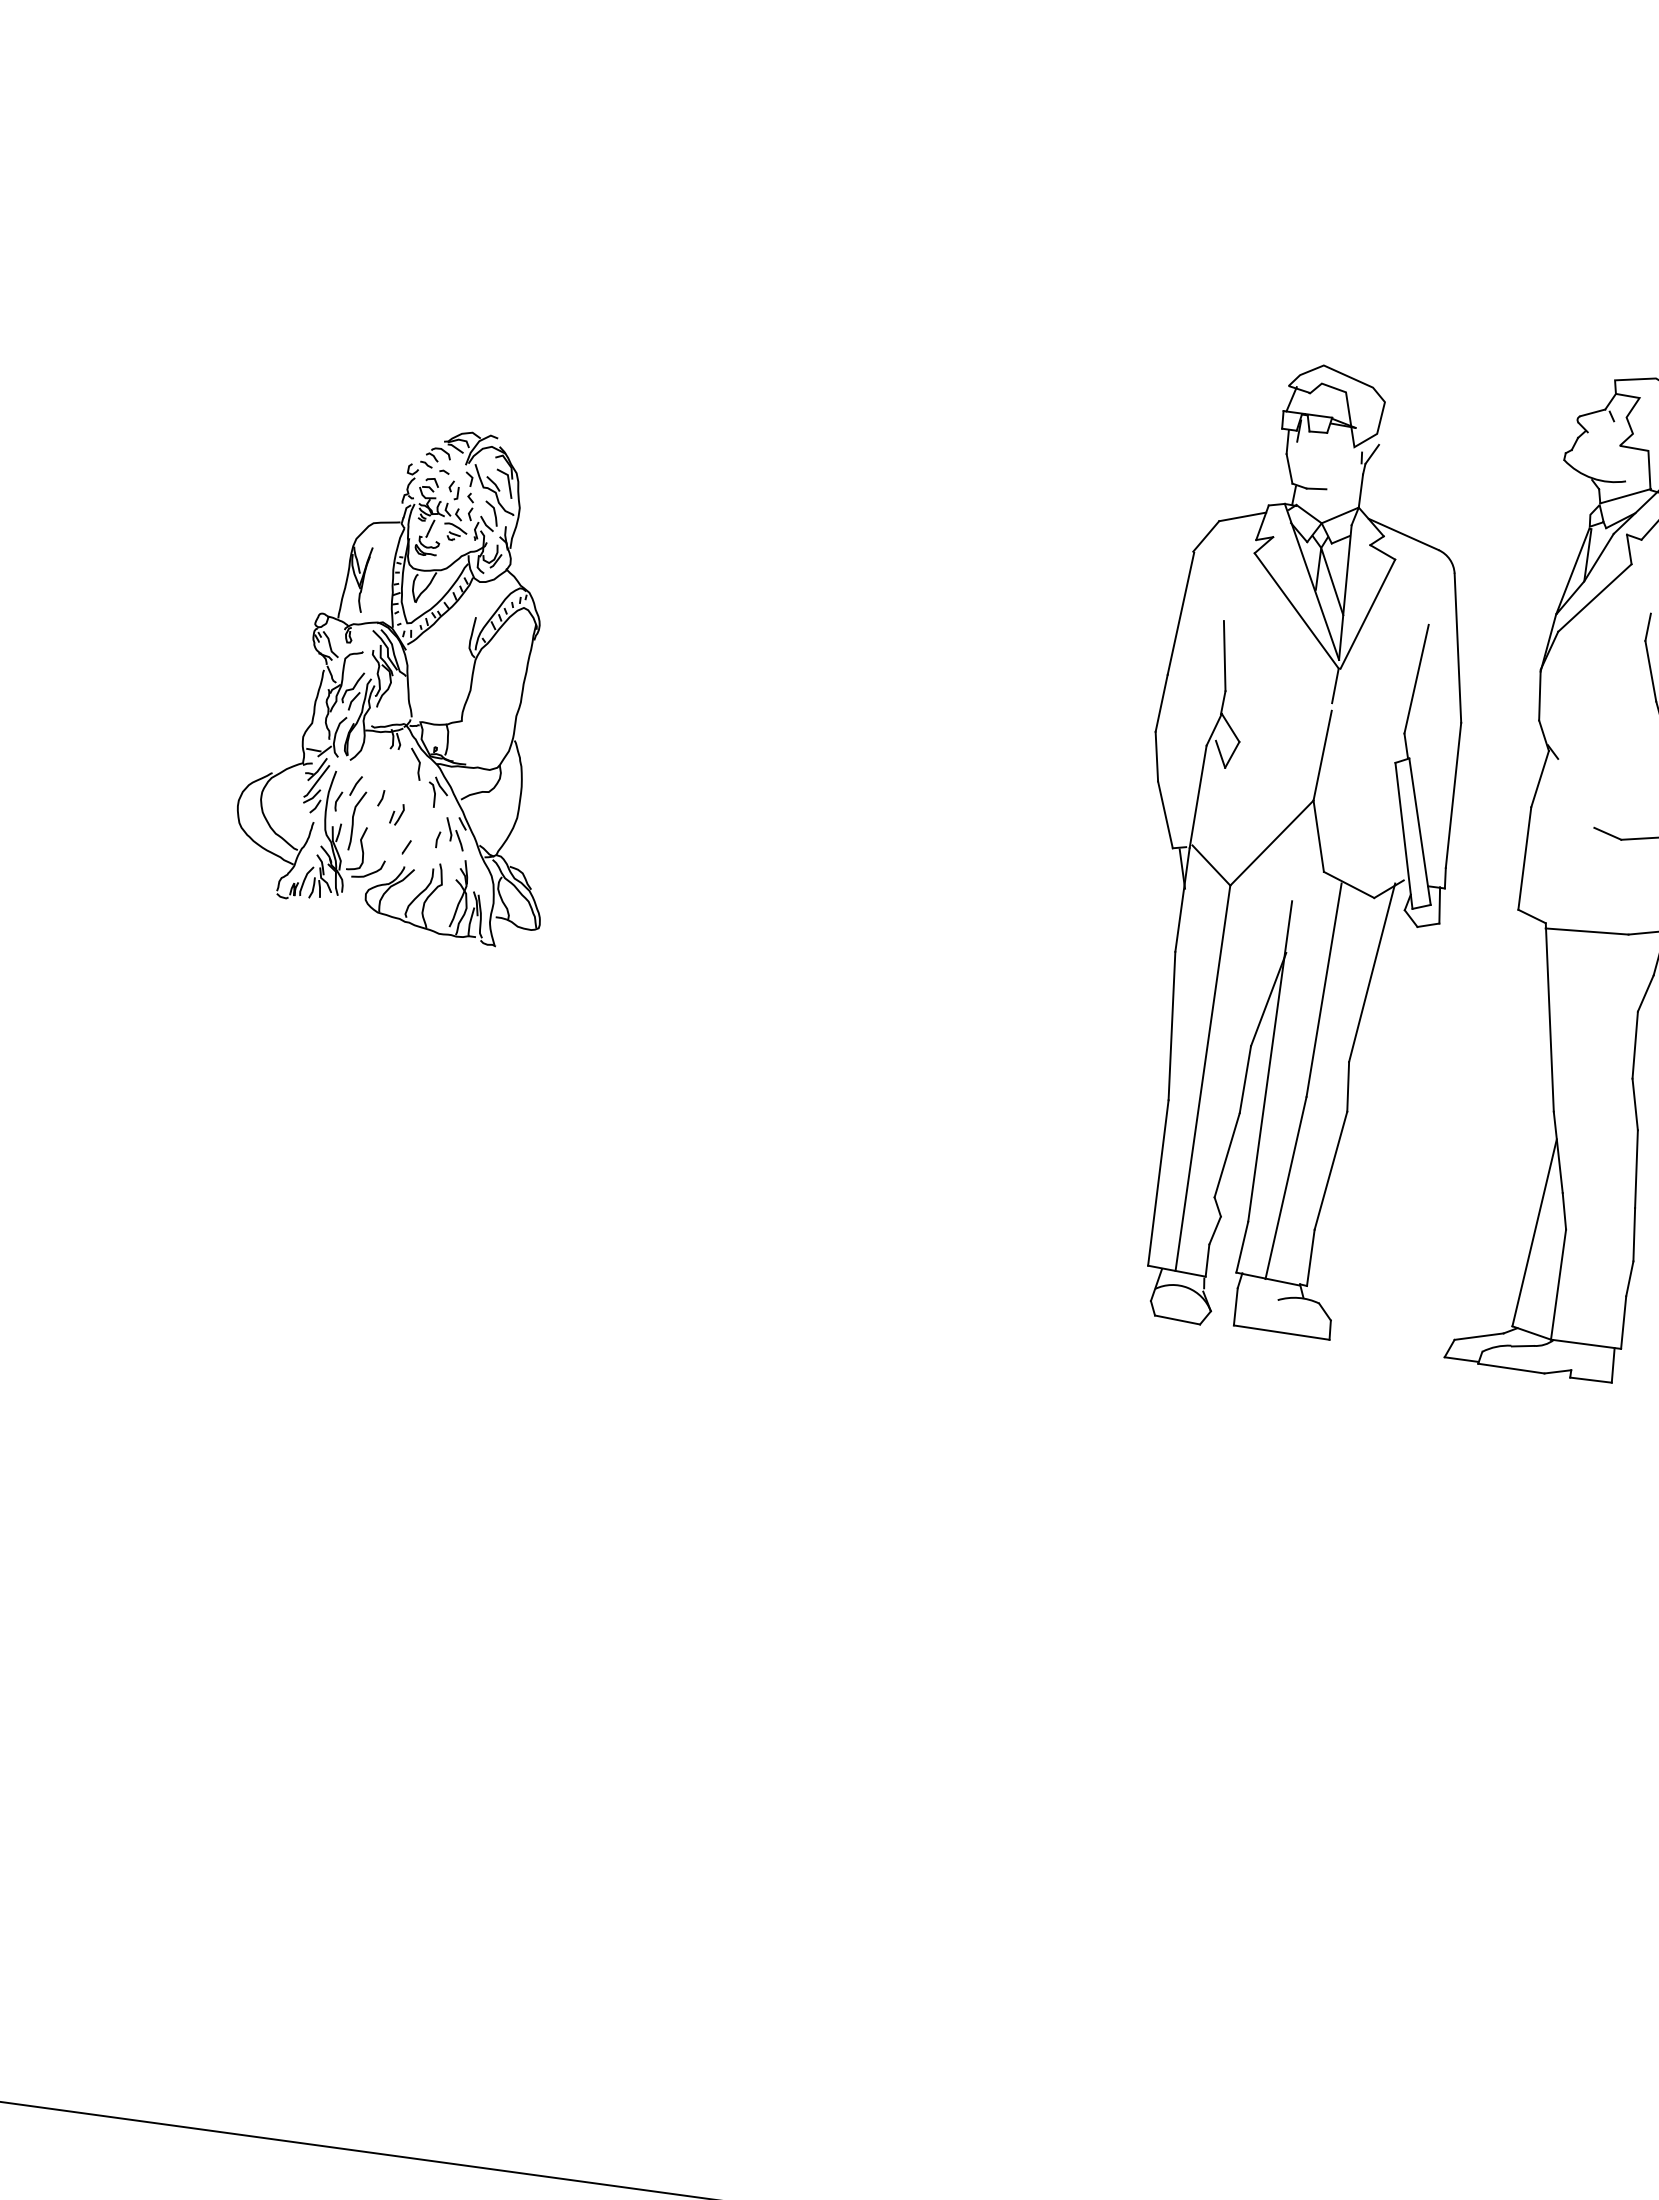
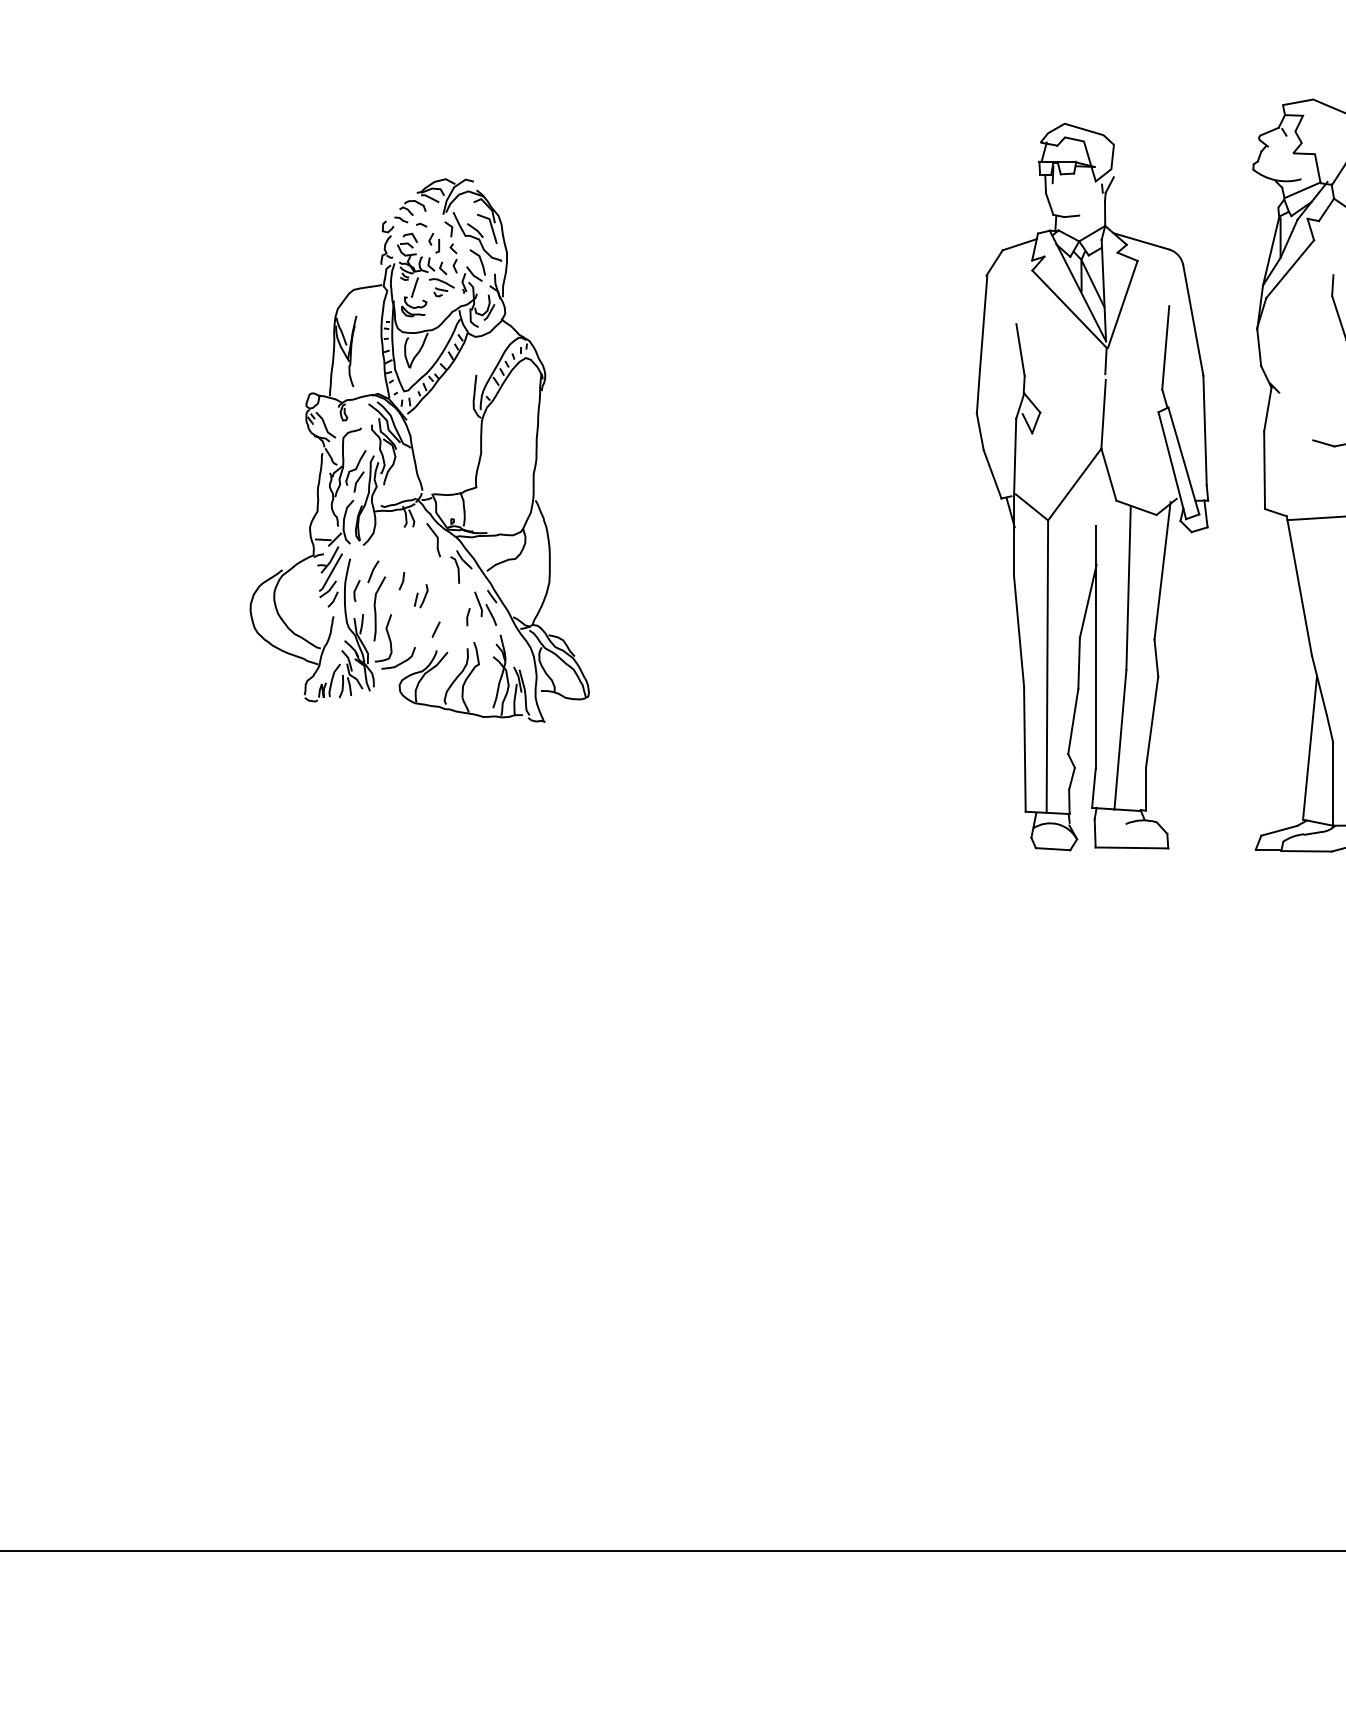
part: (413, 679) -> (419, 450), size x1.43

